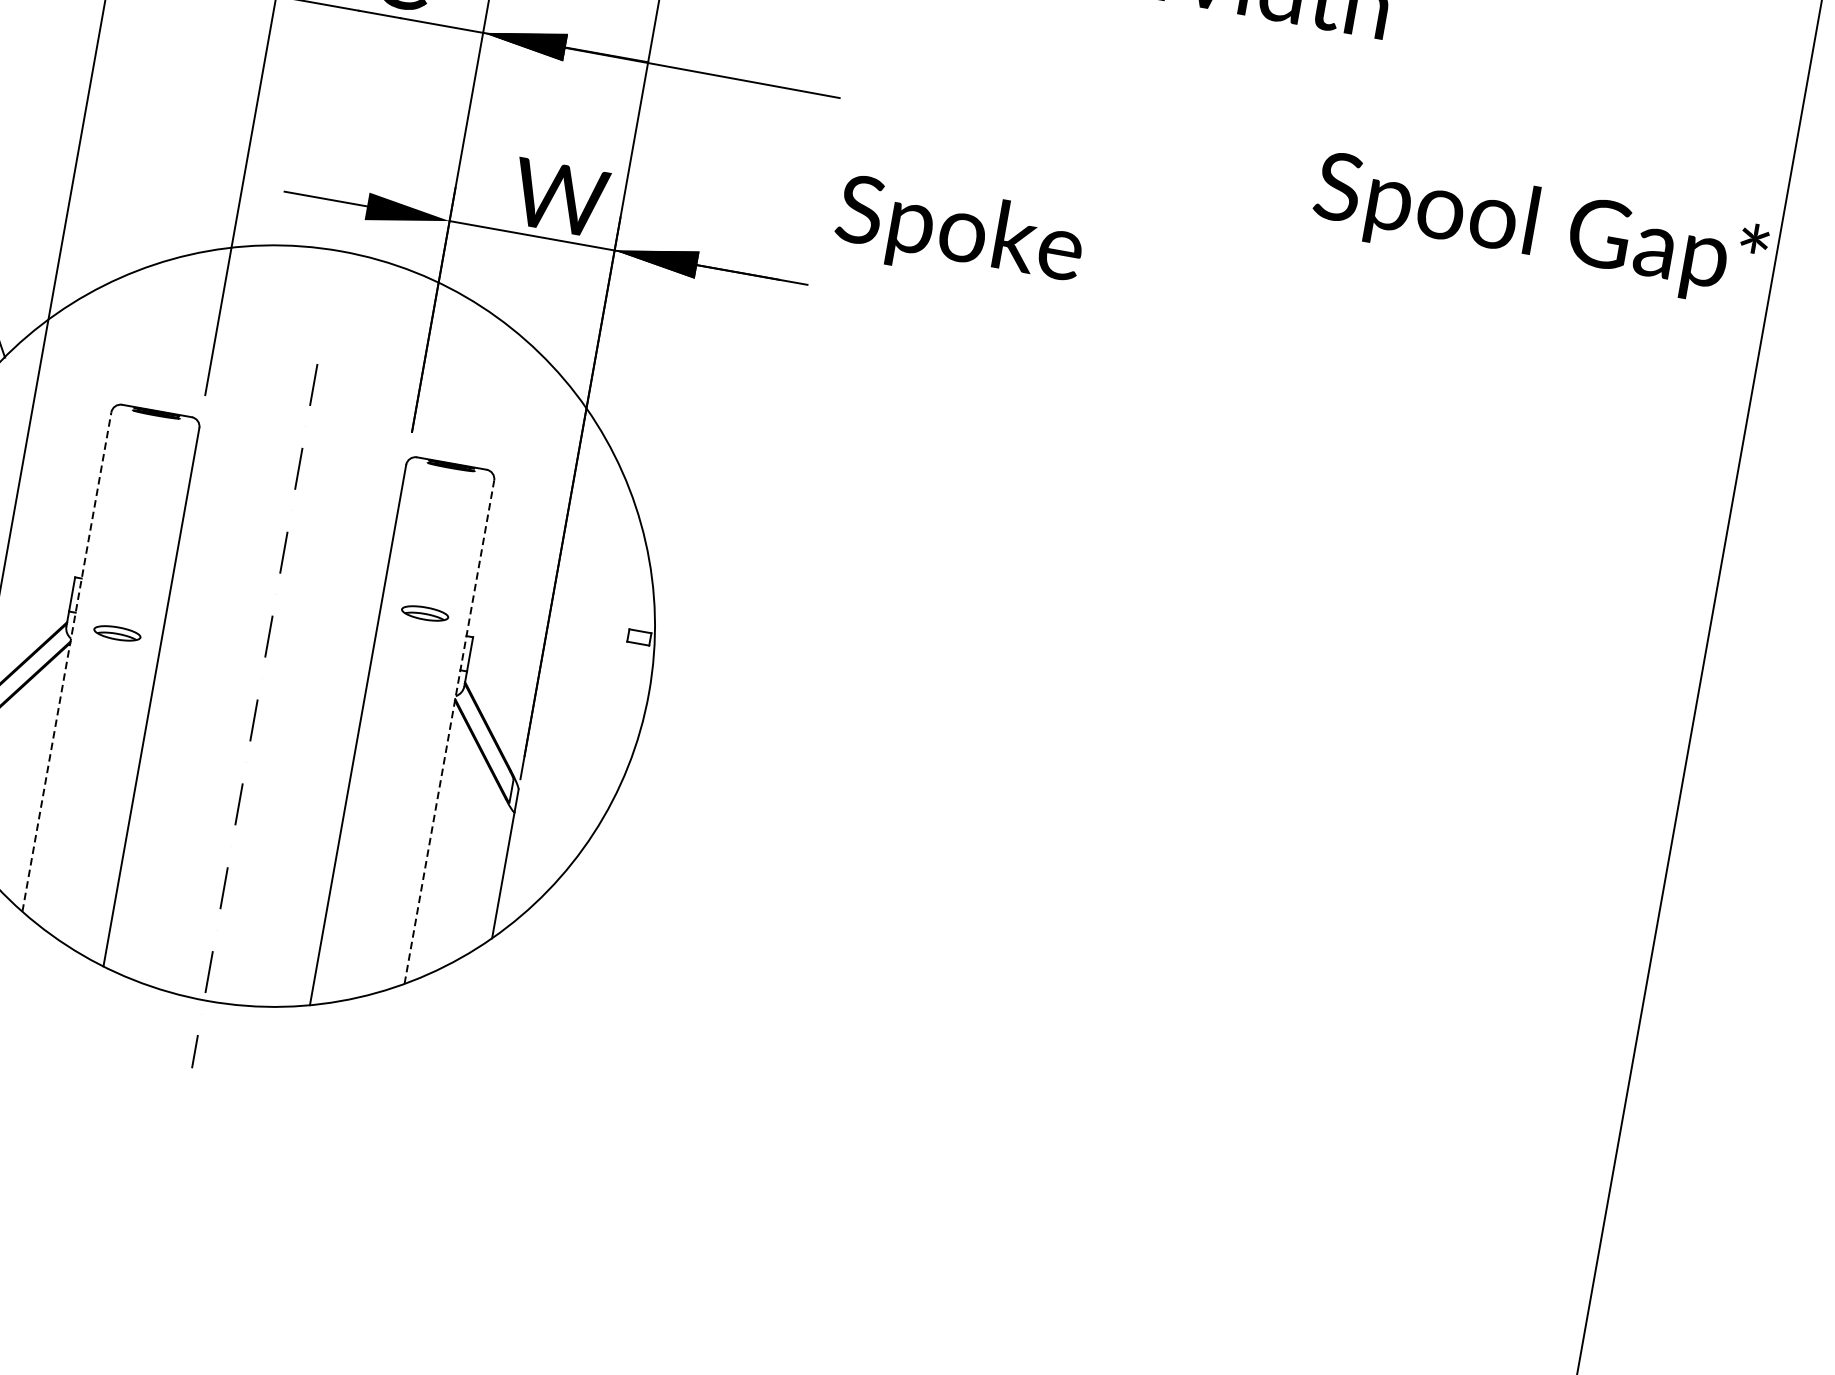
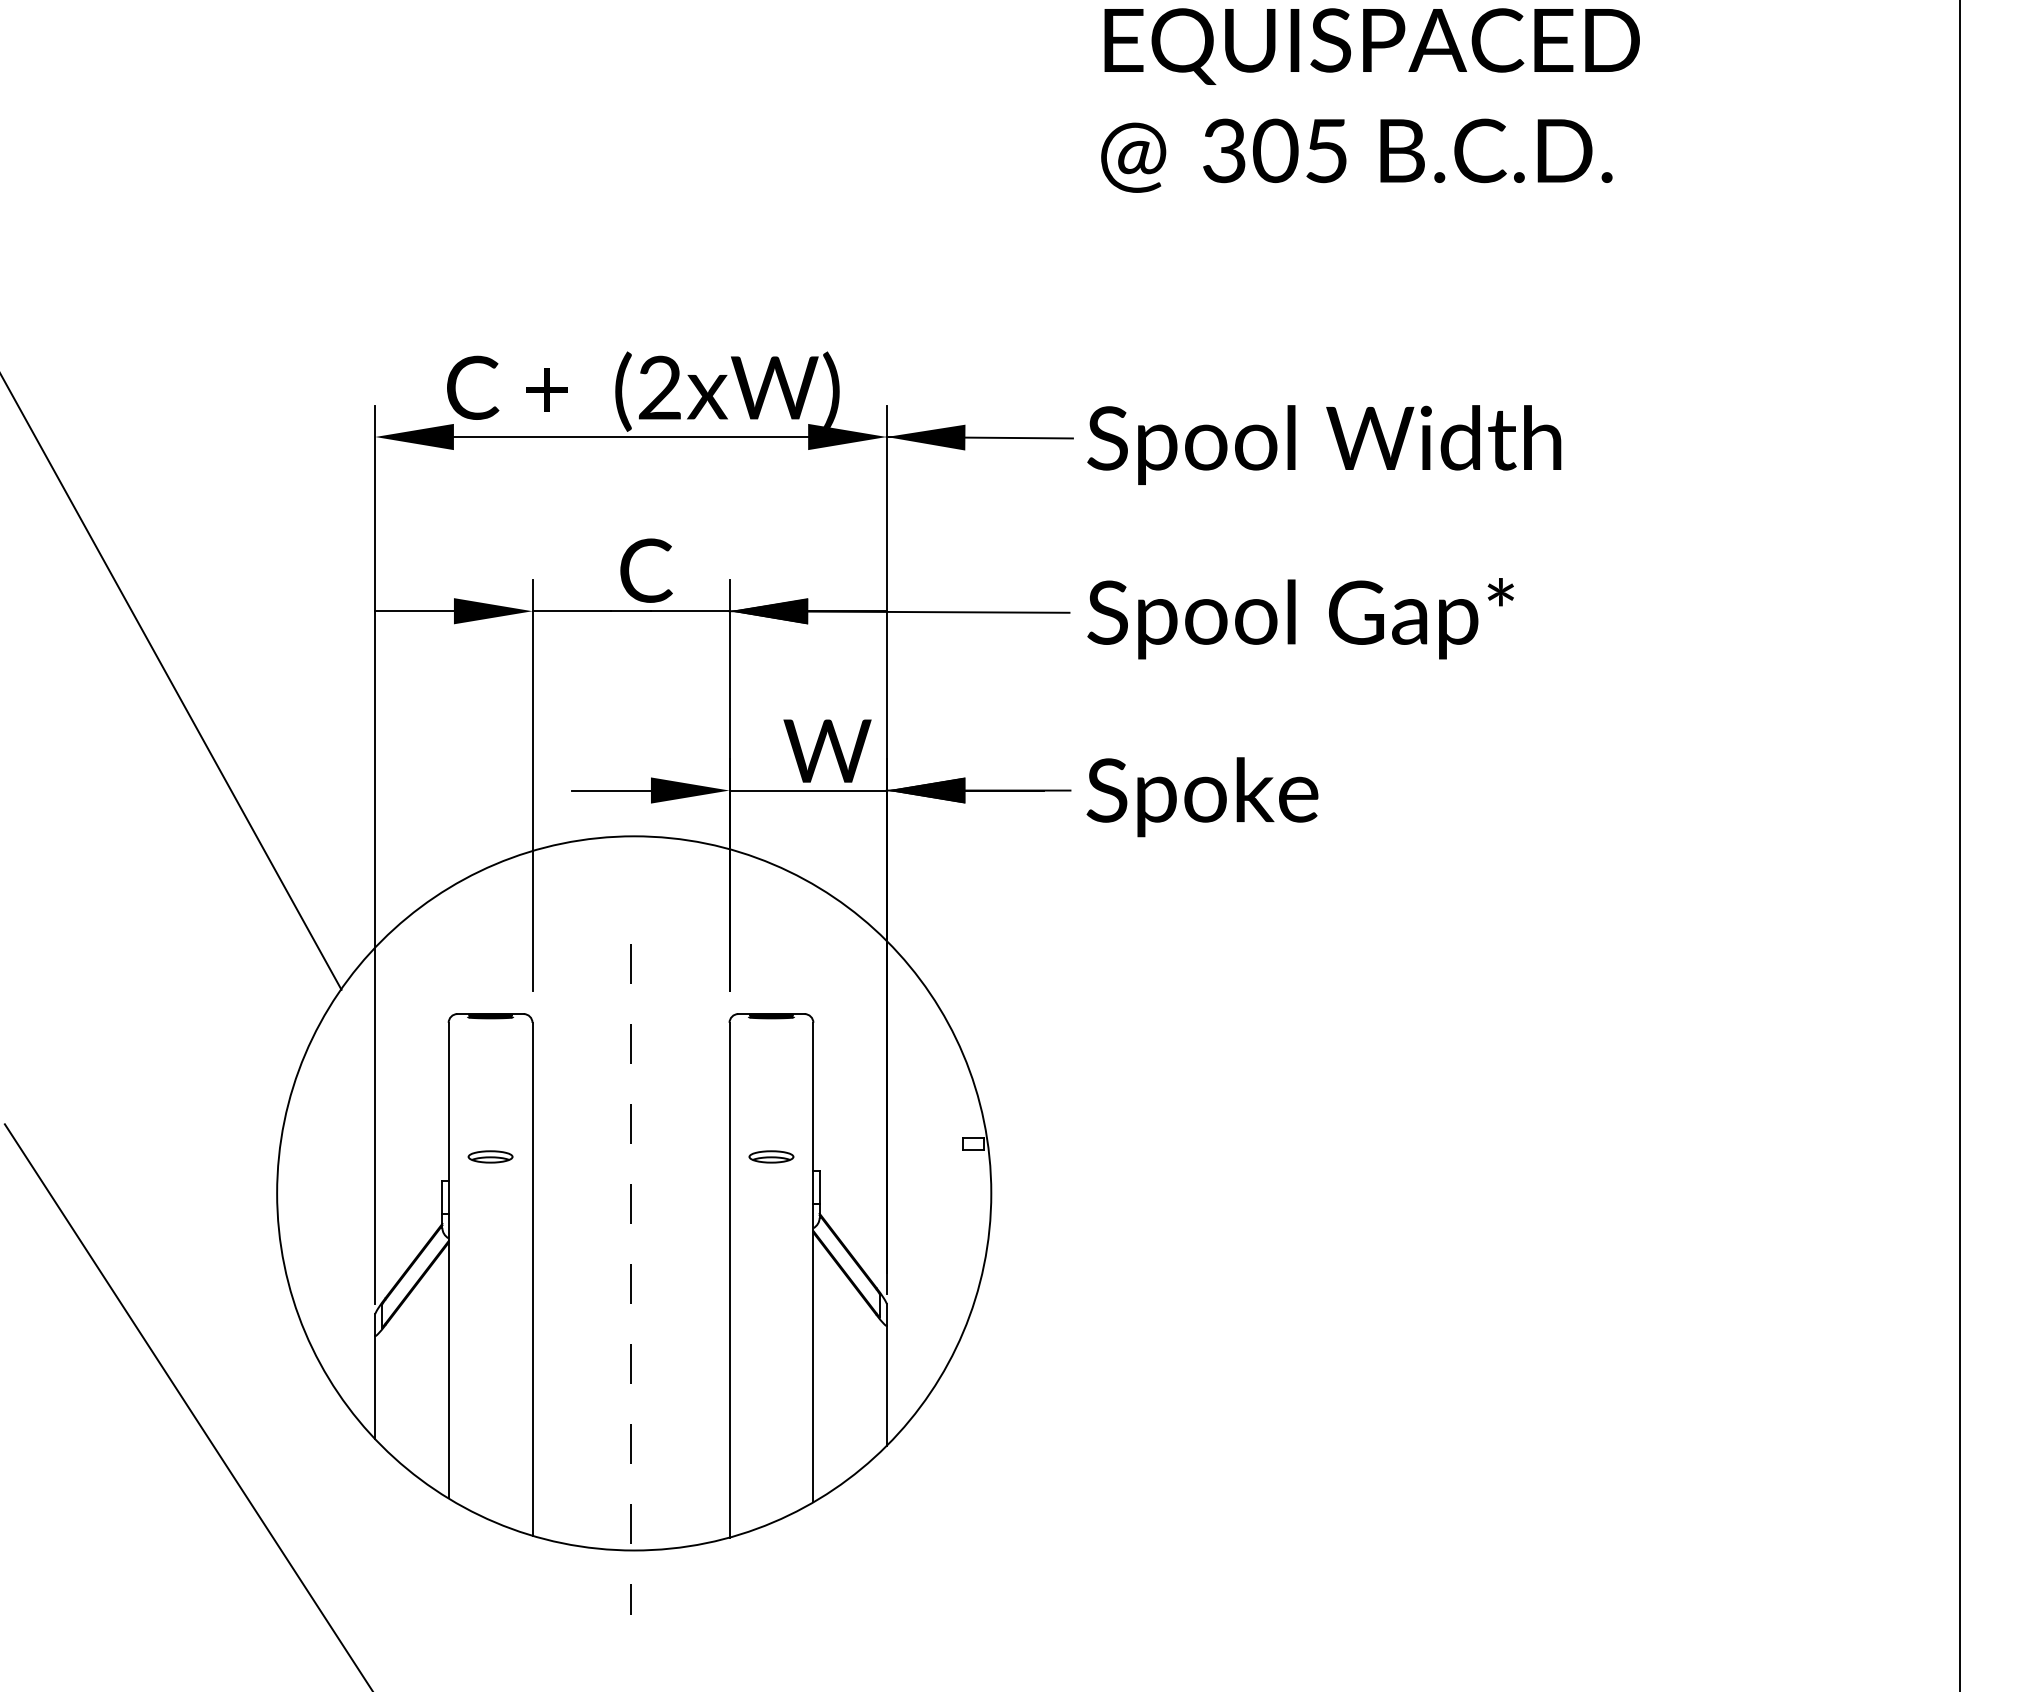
text: (1539, 228) -> (1300, 618), moved
text: (959, 234) -> (1202, 797), moved
part: (117, 632) -> (490, 1156), moved
line: (66, 661) -> (448, 1260), dashed -> solid
line: (449, 732) -> (813, 1262), dashed -> solid

